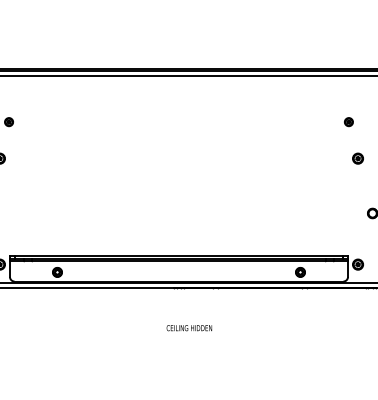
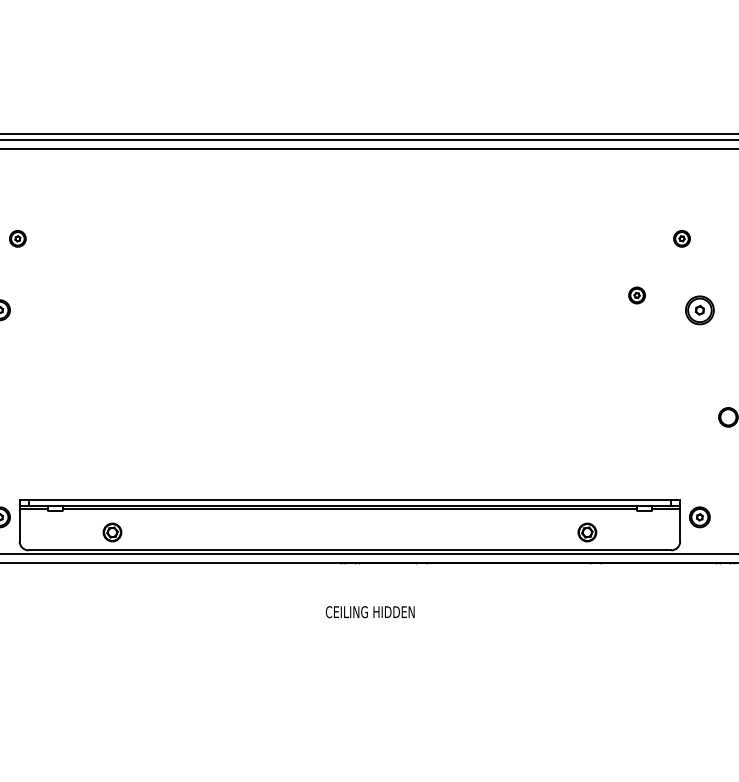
part: (325, 151) -> (636, 296), added
part: (357, 158) -> (698, 309), size x1.4
text: (189, 328) -> (370, 612), moved

